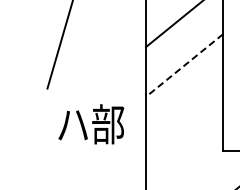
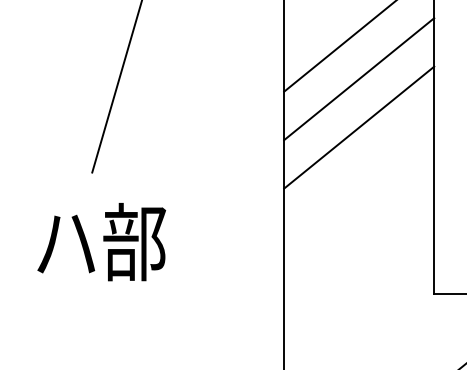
line: (184, 40) -> (359, 78), added
line: (184, 65) -> (359, 127), dashed -> solid
text: (91, 124) -> (102, 242), moved

